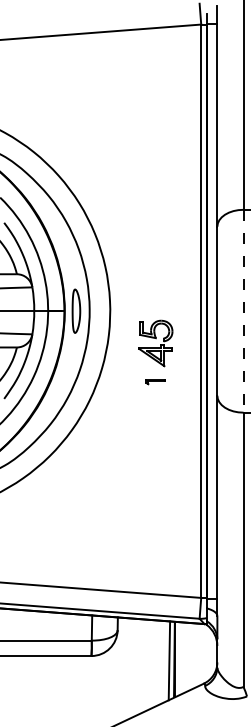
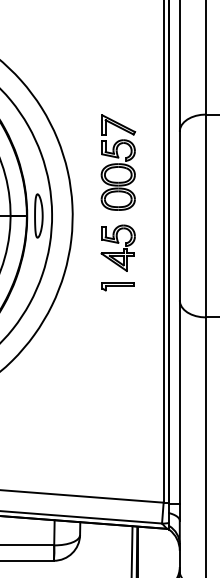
part: (155, 257) -> (117, 162), added
line: (243, 311) -> (205, 216), dashed -> solid
part: (155, 381) -> (117, 286), size x1.67

